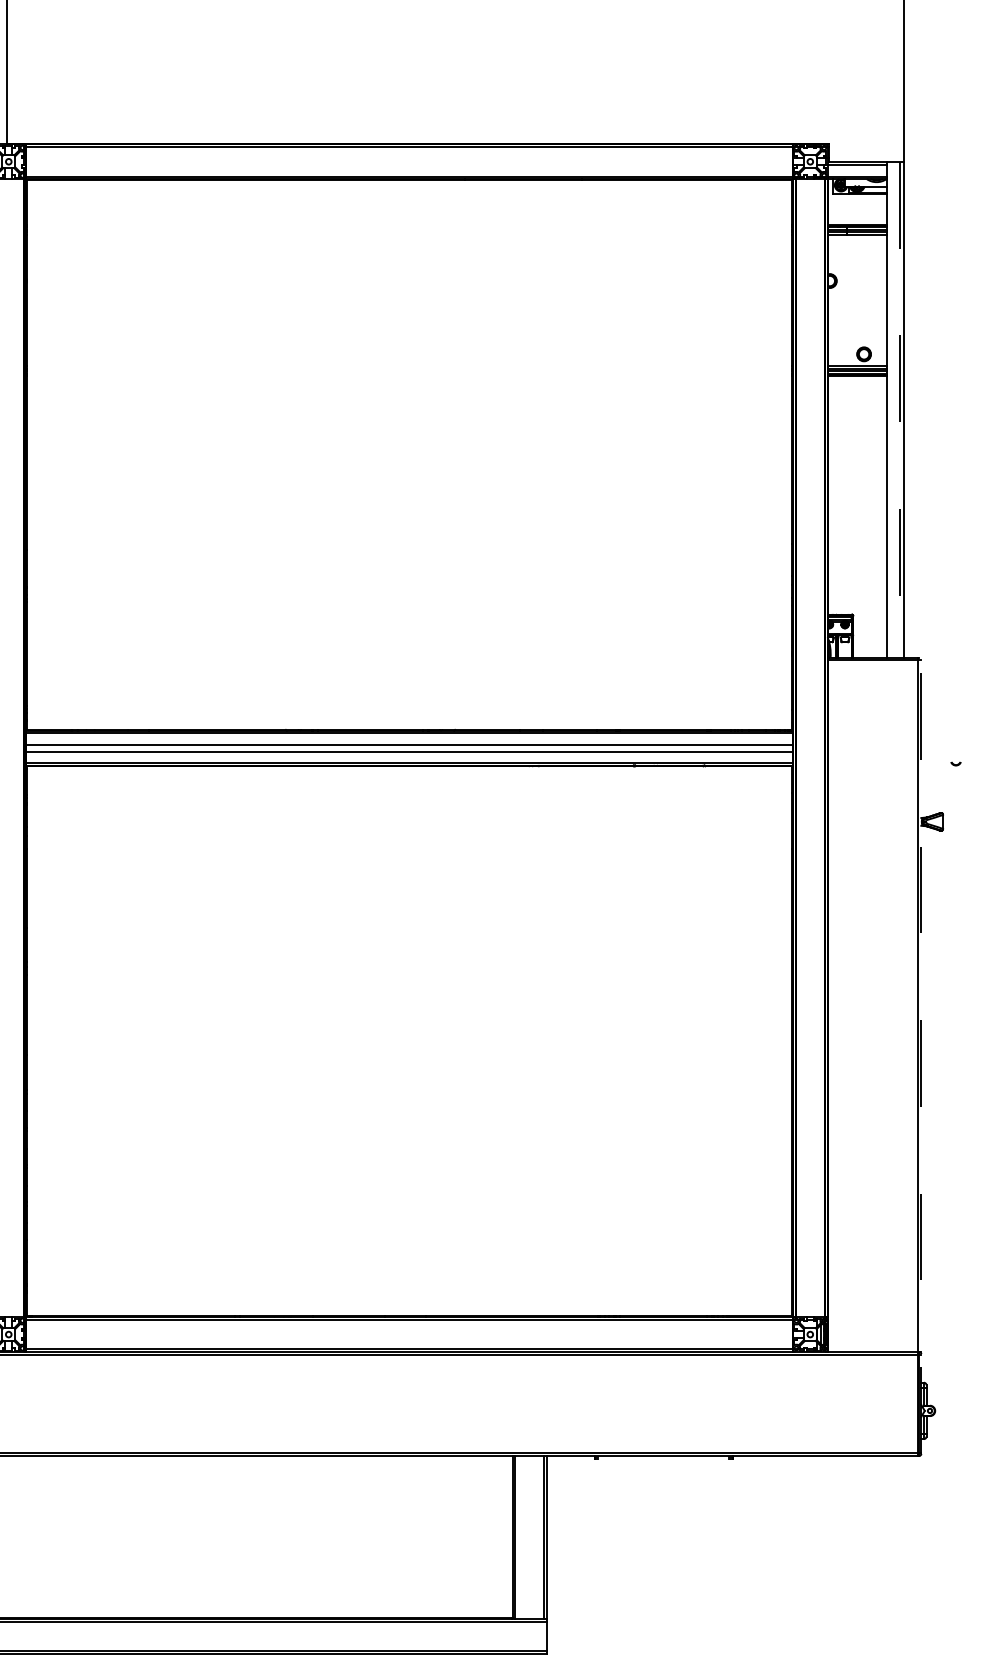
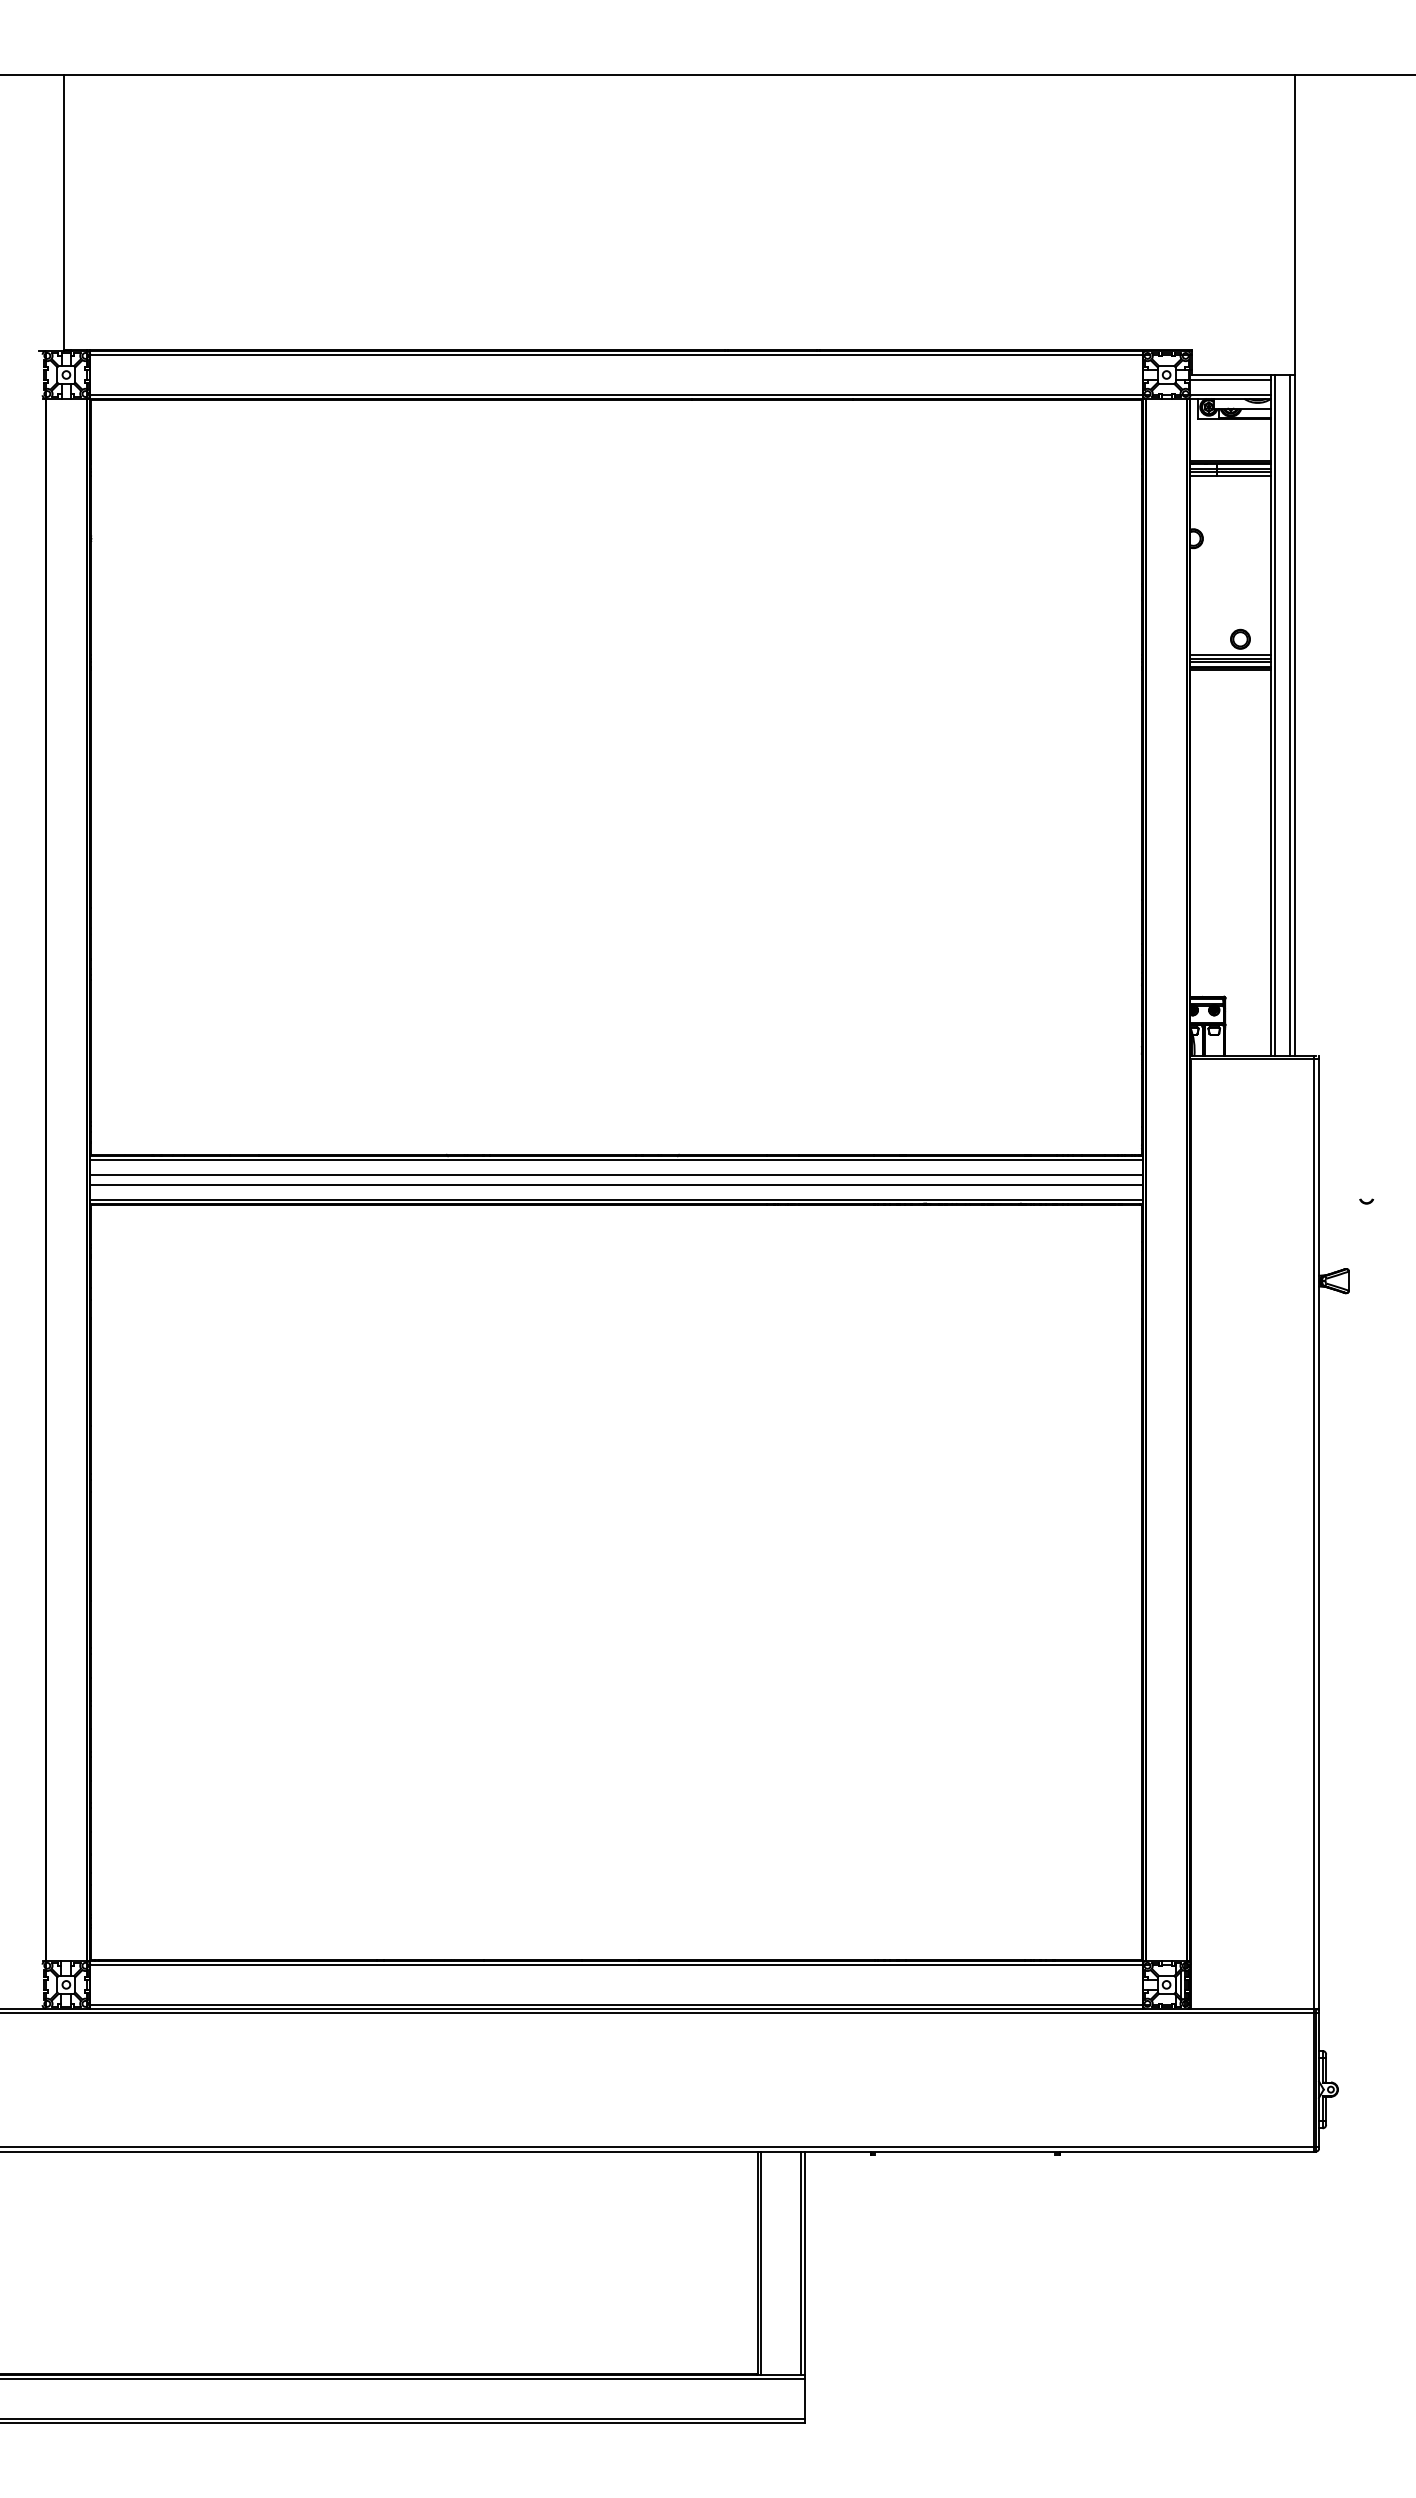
line: (889, 409) -> (1275, 715), added
line: (900, 409) -> (1290, 715), dashed -> solid
line: (921, 1055) -> (1319, 1601), dashed -> solid

